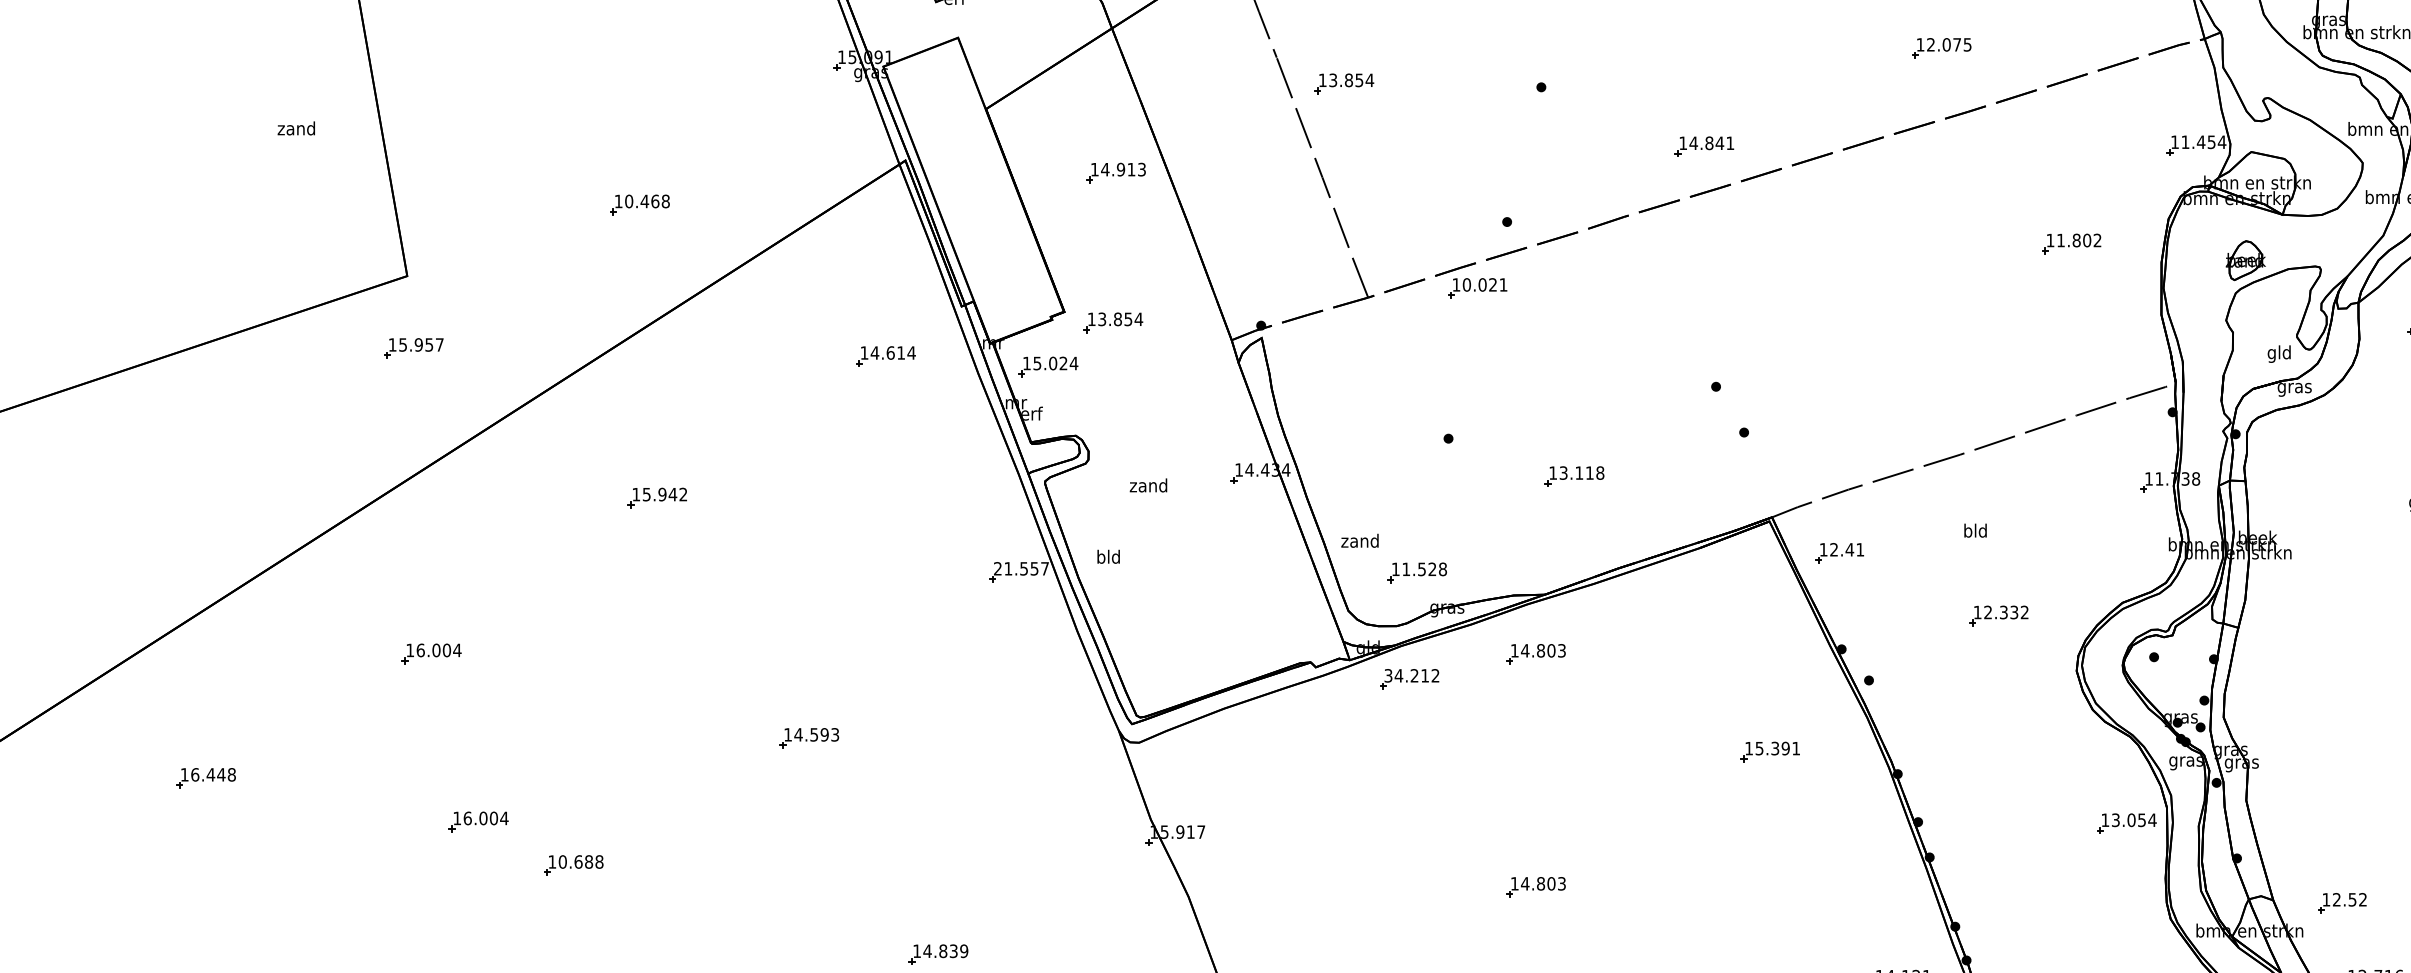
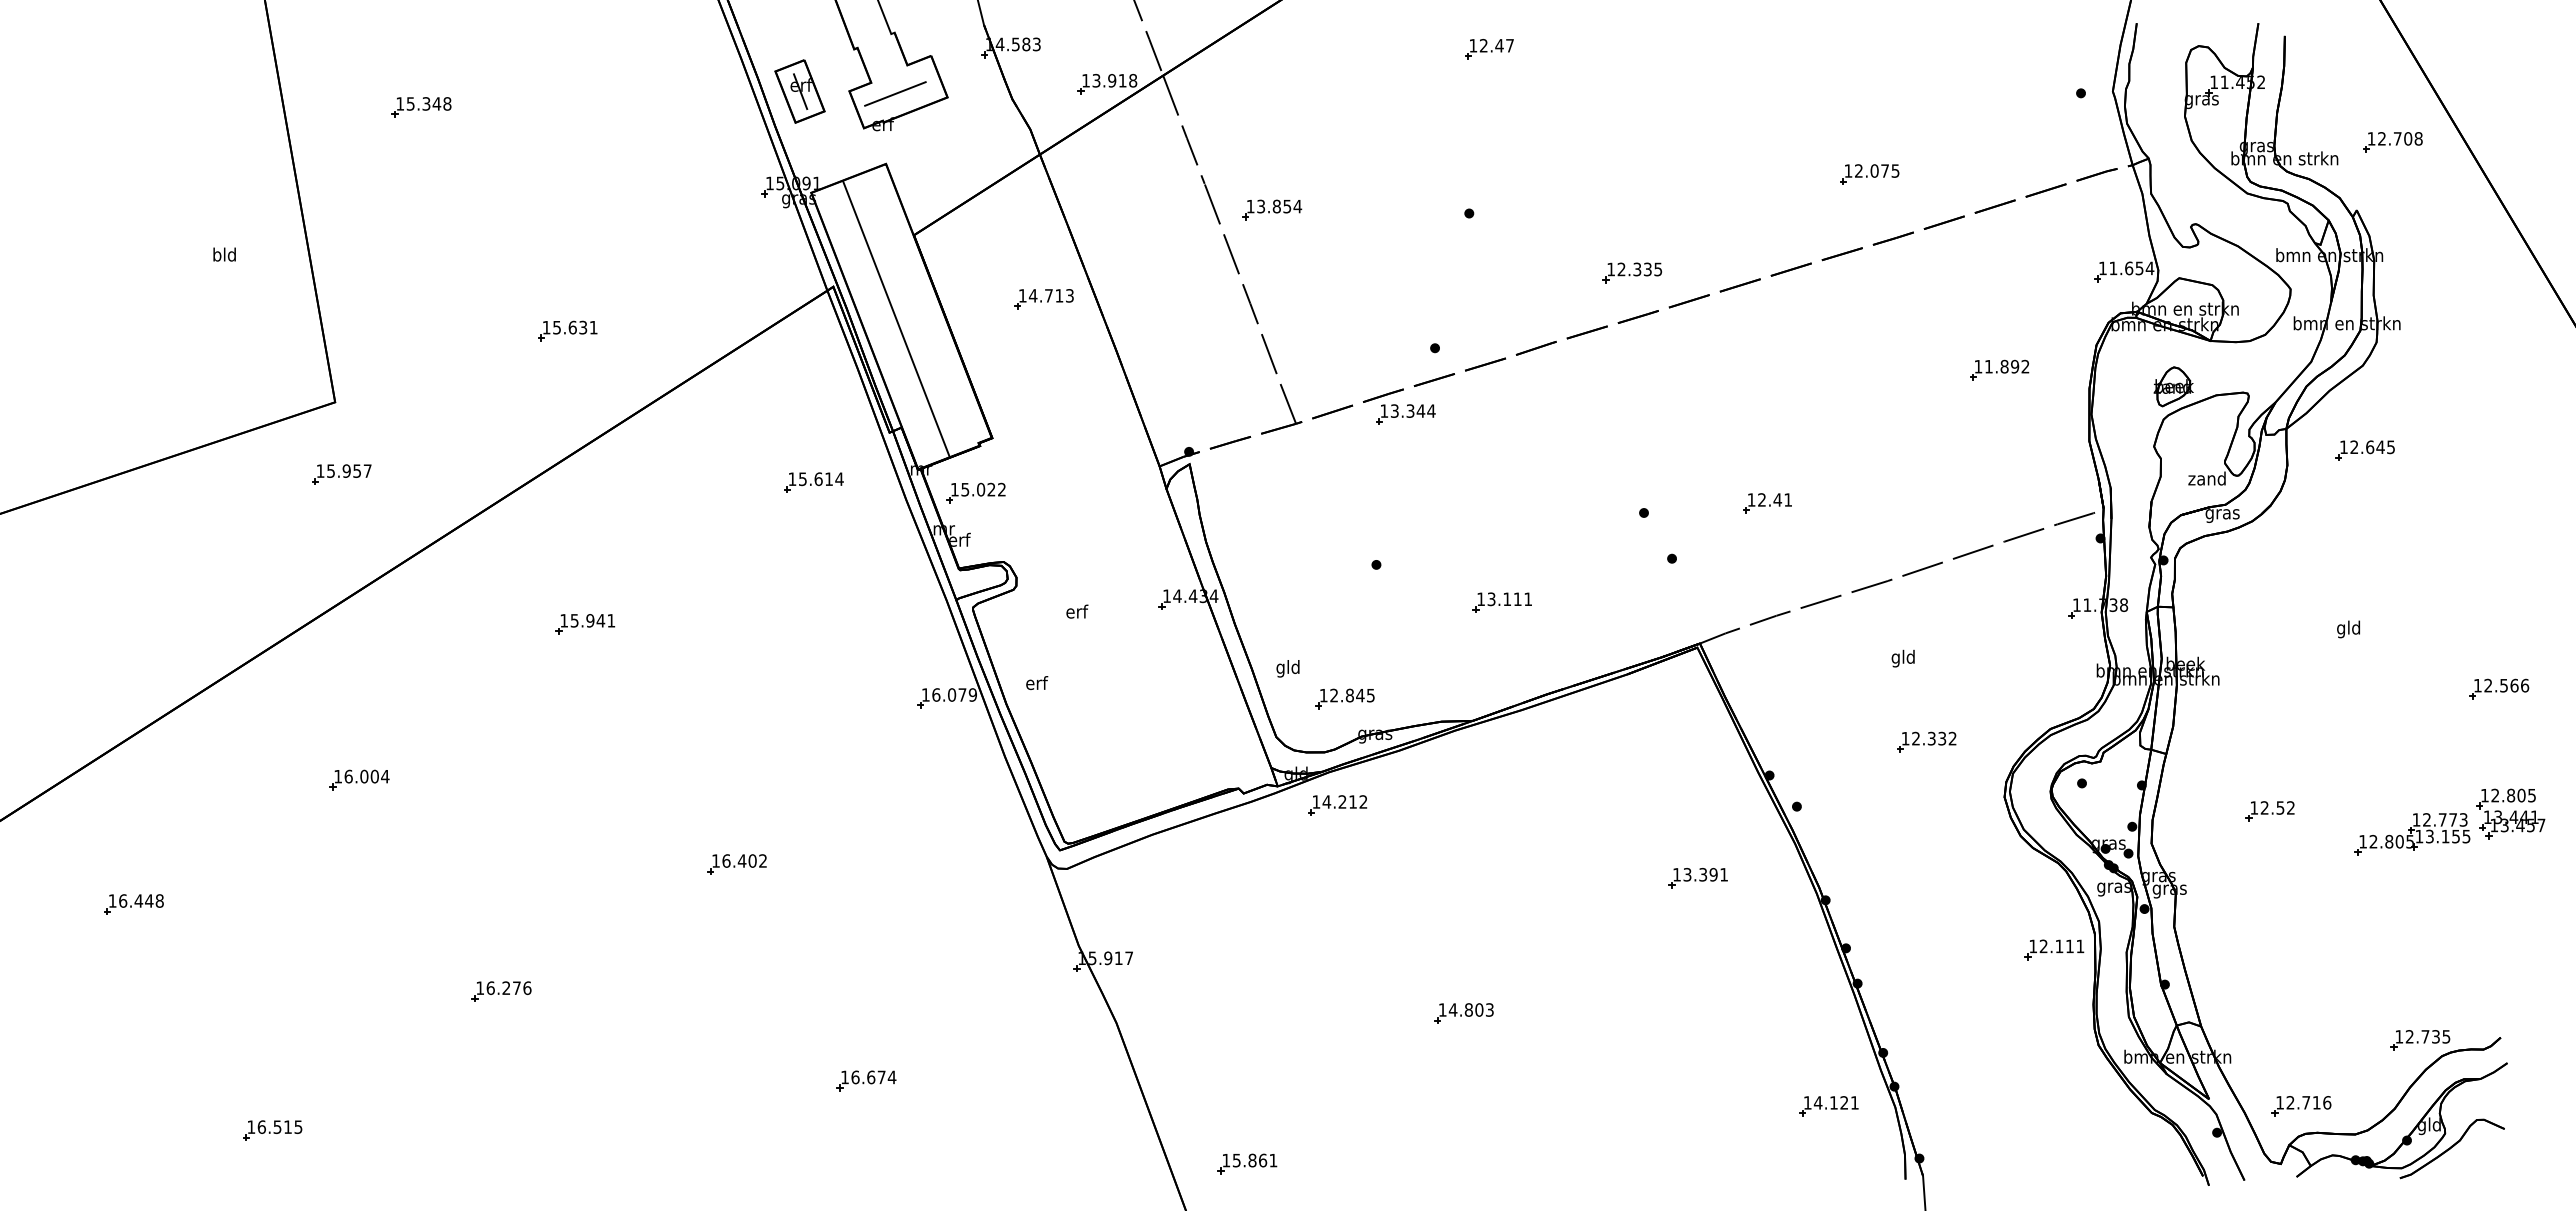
text: (295, 128) -> (223, 254), zand -> bld
text: (2200, 142) -> (2128, 268), 11.454 -> 11.654
text: (1711, 143) -> (1639, 269), 14.841 -> 12.335
text: (1120, 169) -> (1048, 295), 14.913 -> 14.713
line: (968, 192) -> (896, 318), added
text: (647, 201) -> (575, 327), 10.468 -> 15.631
text: (2087, 240) -> (2015, 366), 11.802 -> 11.892
text: (1484, 284) -> (1412, 410), 10.021 -> 13.344
part: (1113, 322) -> (1041, 448), removed
text: (874, 353) -> (802, 479), 14.614 -> 15.614
text: (2278, 354) -> (2206, 480), gld -> zand
text: (1073, 363) -> (1001, 489), 15.024 -> 15.022
text: (1600, 473) -> (1528, 599), 13.118 -> 13.111
text: (1148, 485) -> (1076, 611), zand -> erf
text: (683, 494) -> (611, 620), 15.942 -> 15.941
text: (1967, 532) -> (1895, 658), bld -> gld
text: (1359, 542) -> (1287, 668), zand -> gld
part: (1839, 553) -> (1767, 503), moved
text: (1108, 557) -> (1036, 683), bld -> erf
text: (1020, 568) -> (948, 694), 21.557 -> 16.079
text: (1424, 569) -> (1352, 695), 11.528 -> 12.845
part: (1535, 654) -> (1463, 780), removed
text: (1388, 675) -> (1316, 801), 34.212 -> 14.212
text: (816, 734) -> (744, 860), 14.593 -> 16.402
text: (1759, 747) -> (1687, 873), 15.391 -> 13.391
text: (2133, 820) -> (2061, 946), 13.054 -> 12.111
part: (478, 821) -> (406, 947), removed
text: (580, 862) -> (508, 988), 10.688 -> 16.276
part: (2341, 903) -> (2269, 811), moved
text: (945, 951) -> (873, 1077), 14.839 -> 16.674

